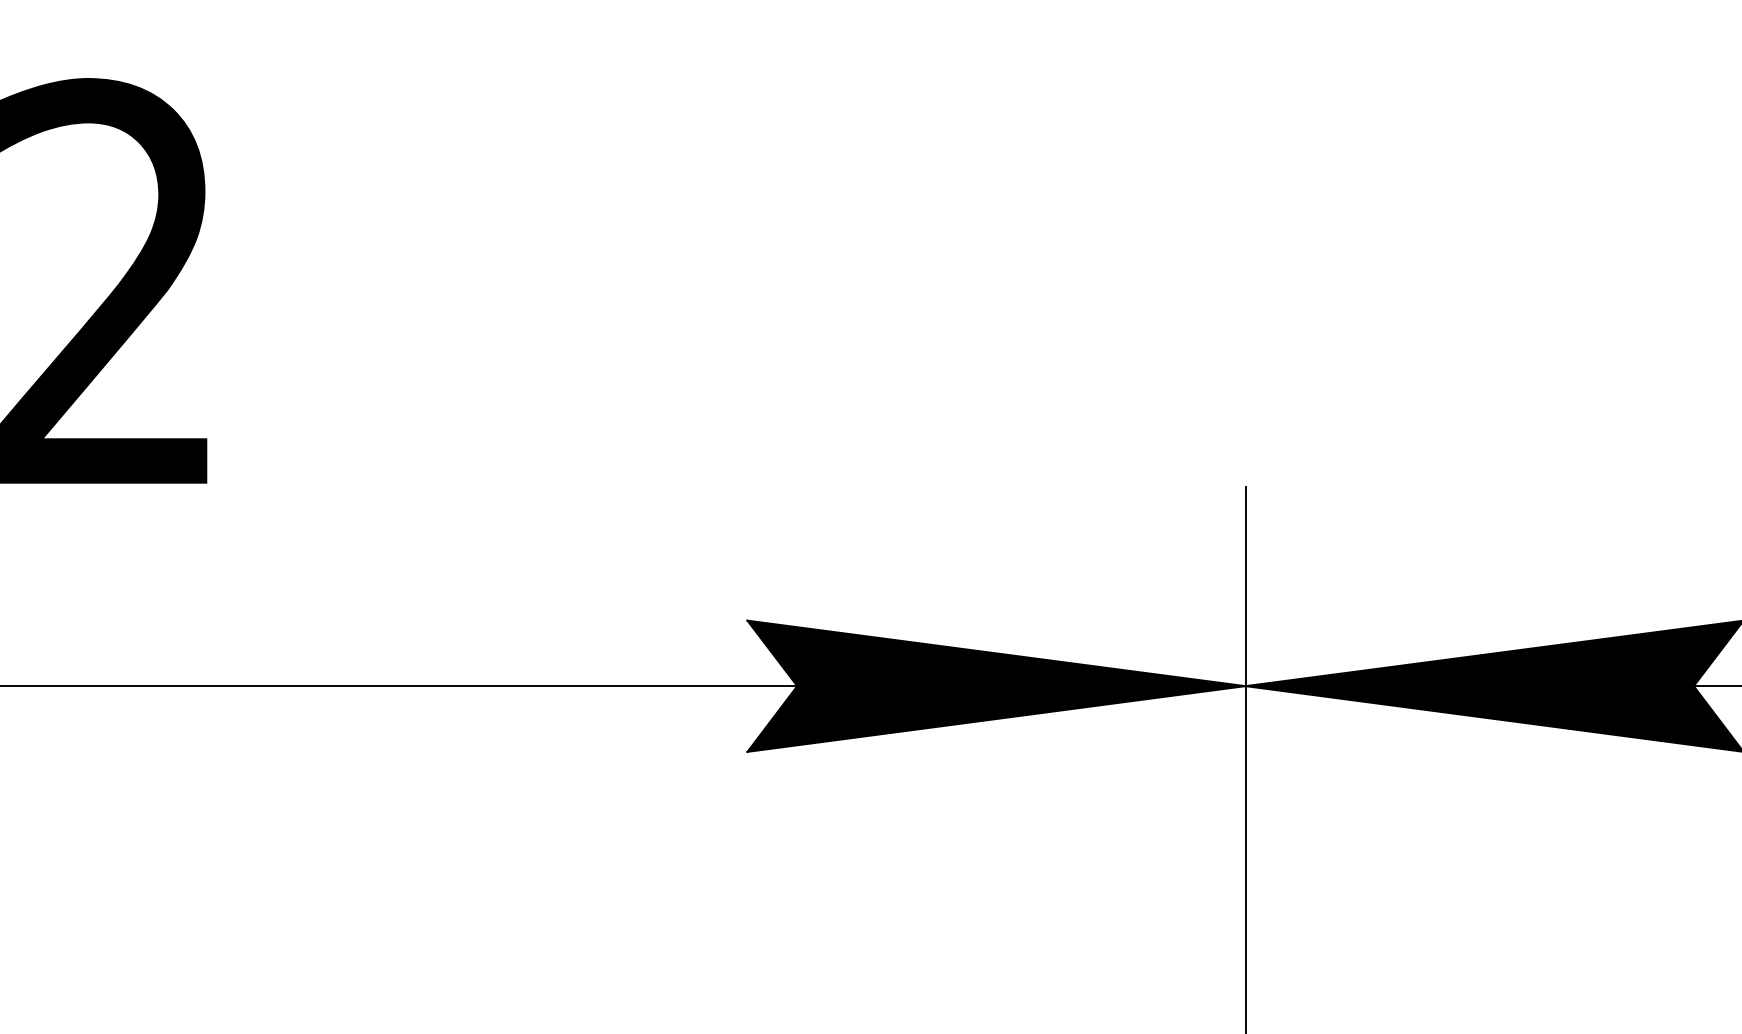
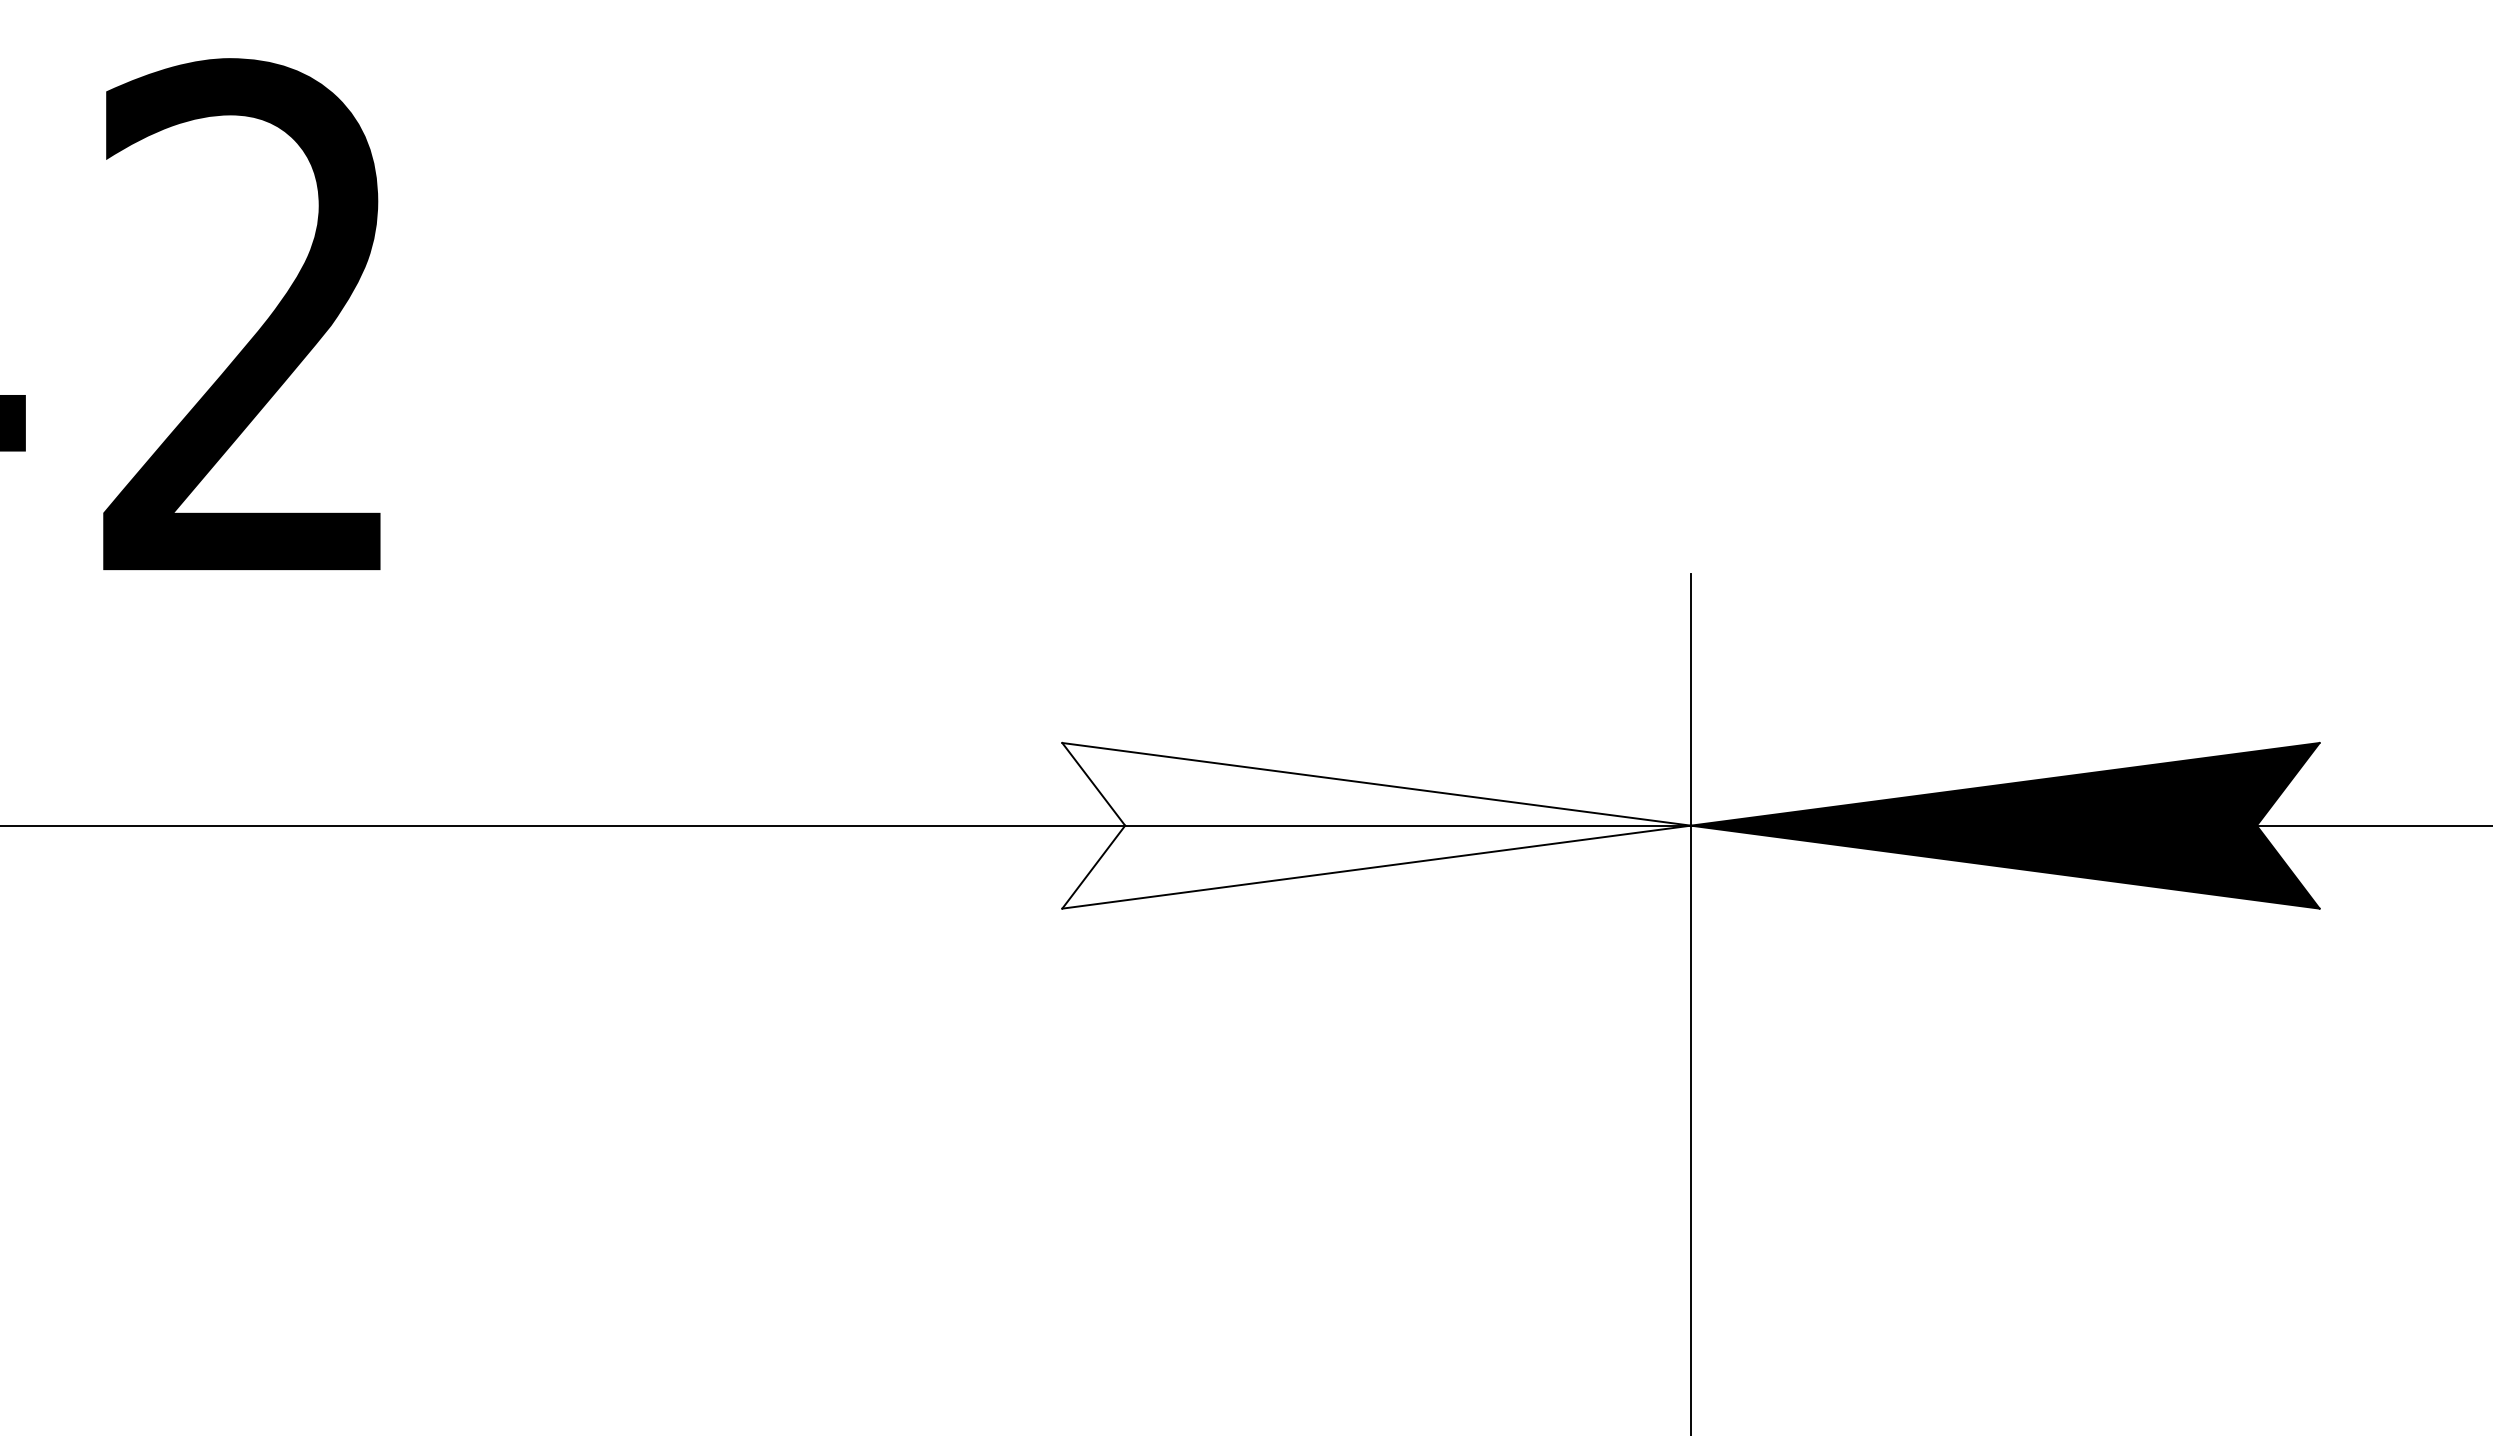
fill: (996, 686) -> (1376, 825), removed

